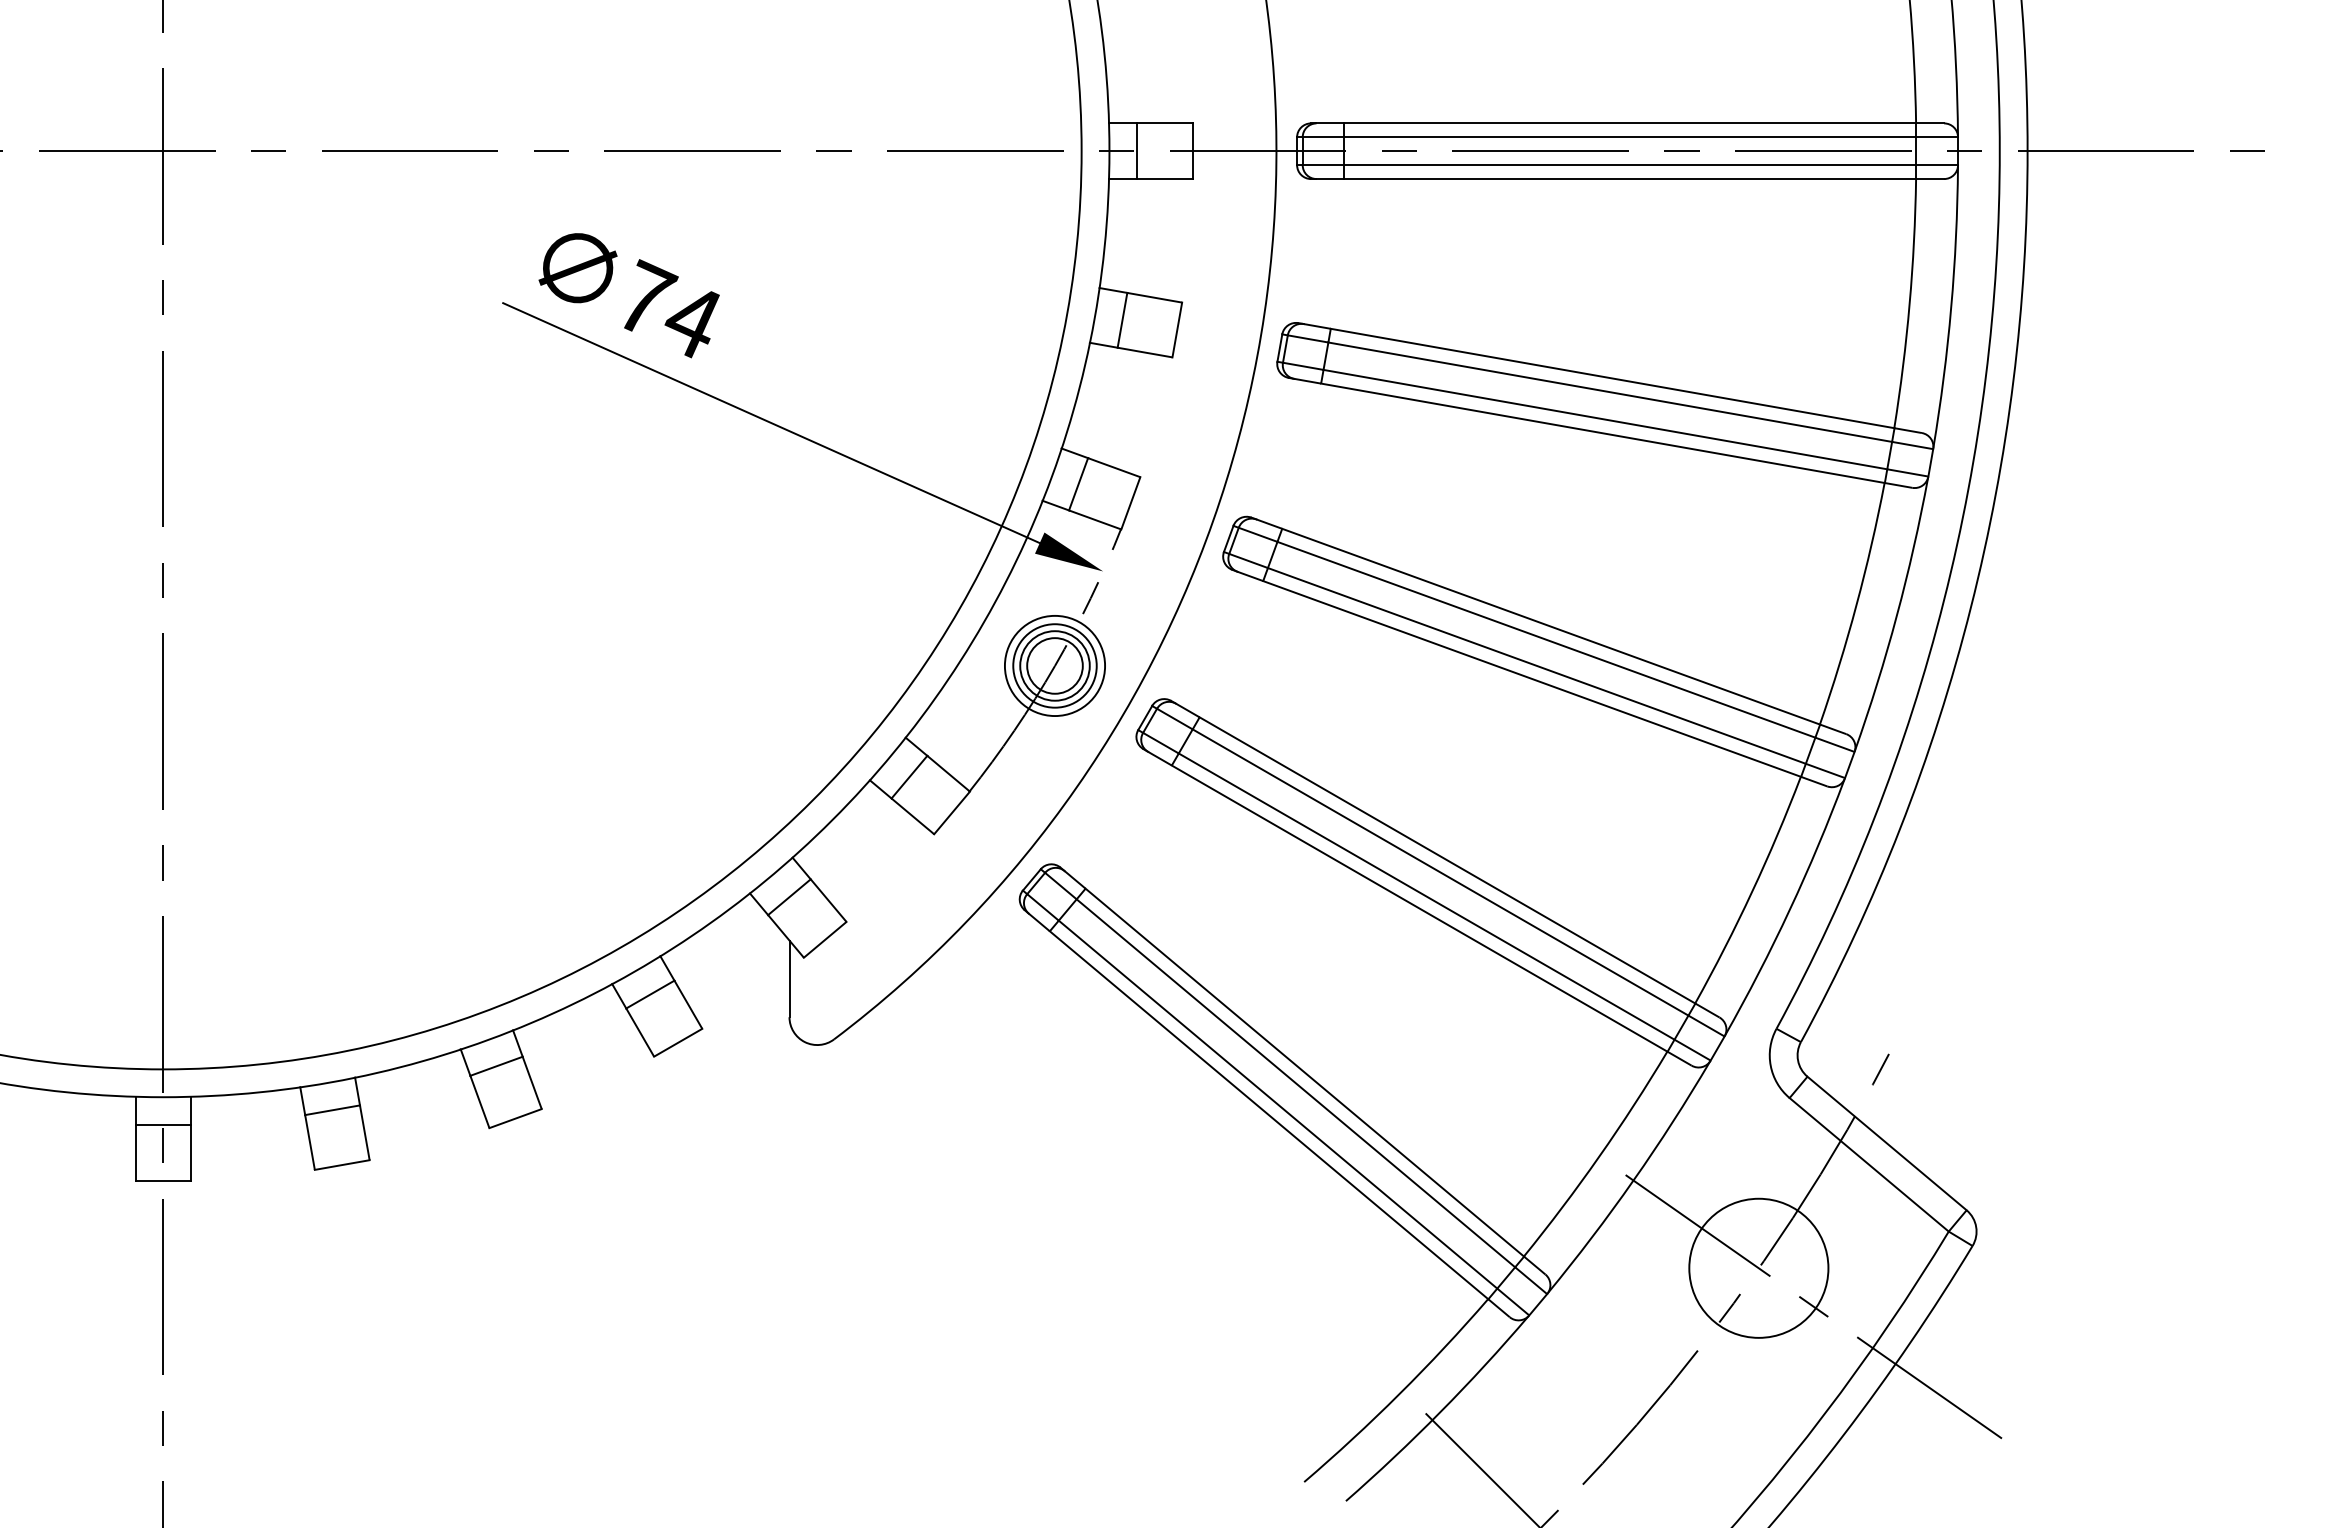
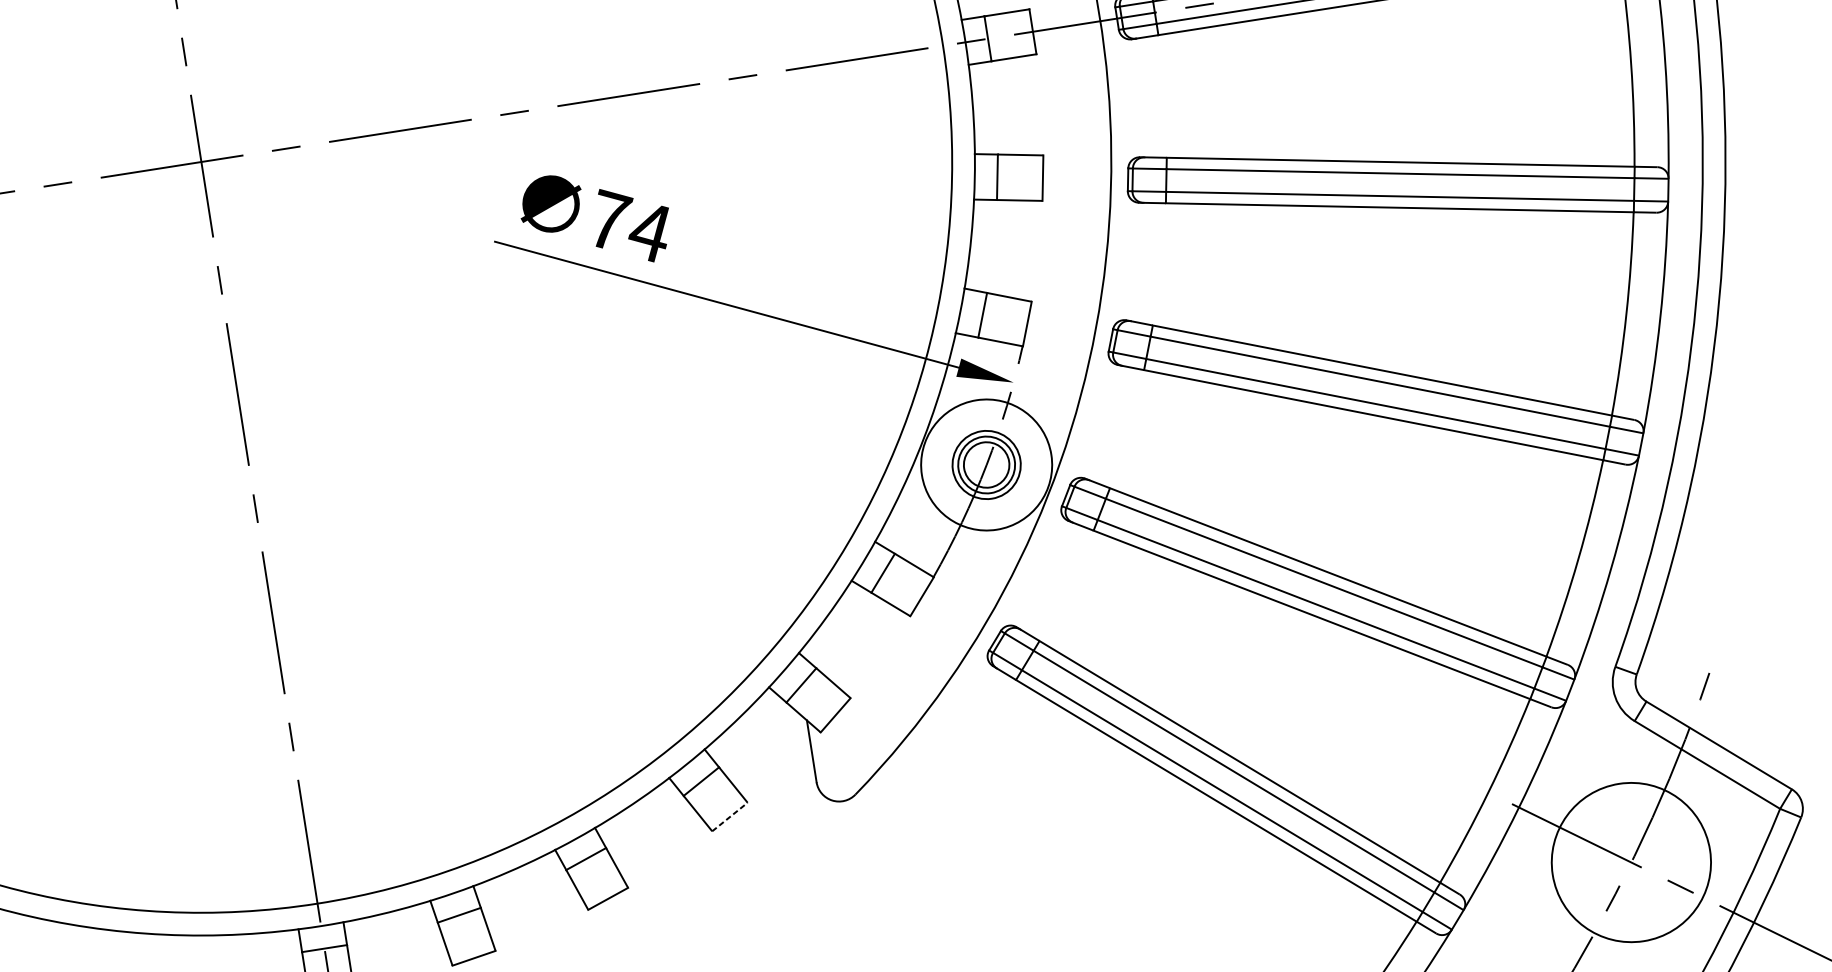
circle: (1054, 665) -> (986, 464), size x1.6
line: (678, 1042) -> (730, 816), solid -> dashed
circle: (1758, 1267) -> (1631, 861), size x1.4

